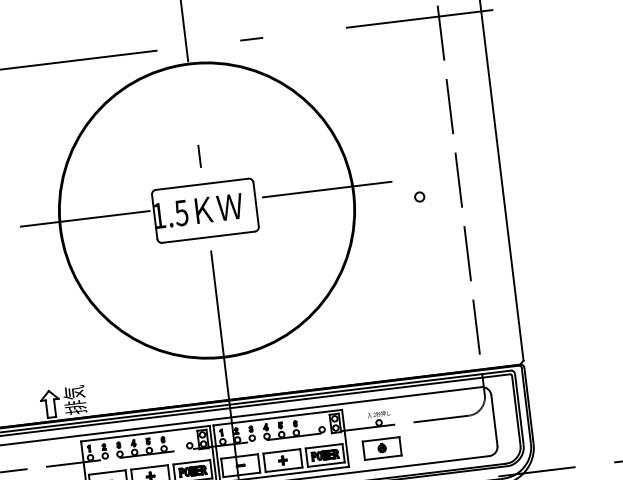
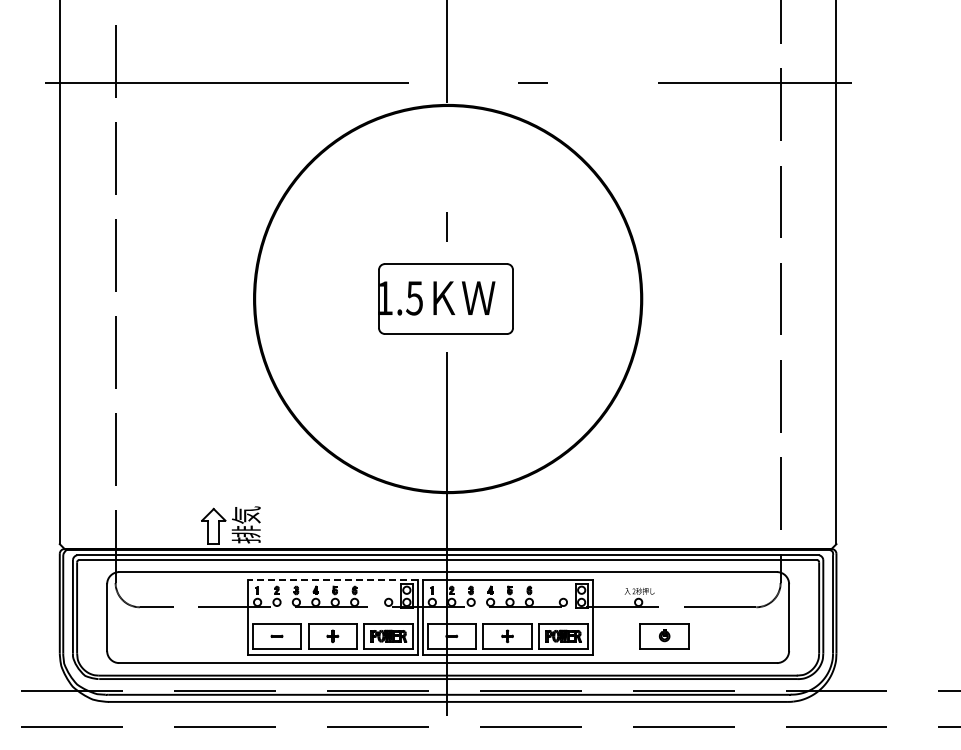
line: (326, 189) -> (607, 290), removed
circle: (419, 196) -> (727, 314), removed
line: (85, 218) -> (288, 290), removed
line: (145, 433) -> (332, 579), solid -> dashed
part: (382, 448) -> (664, 636), moved

